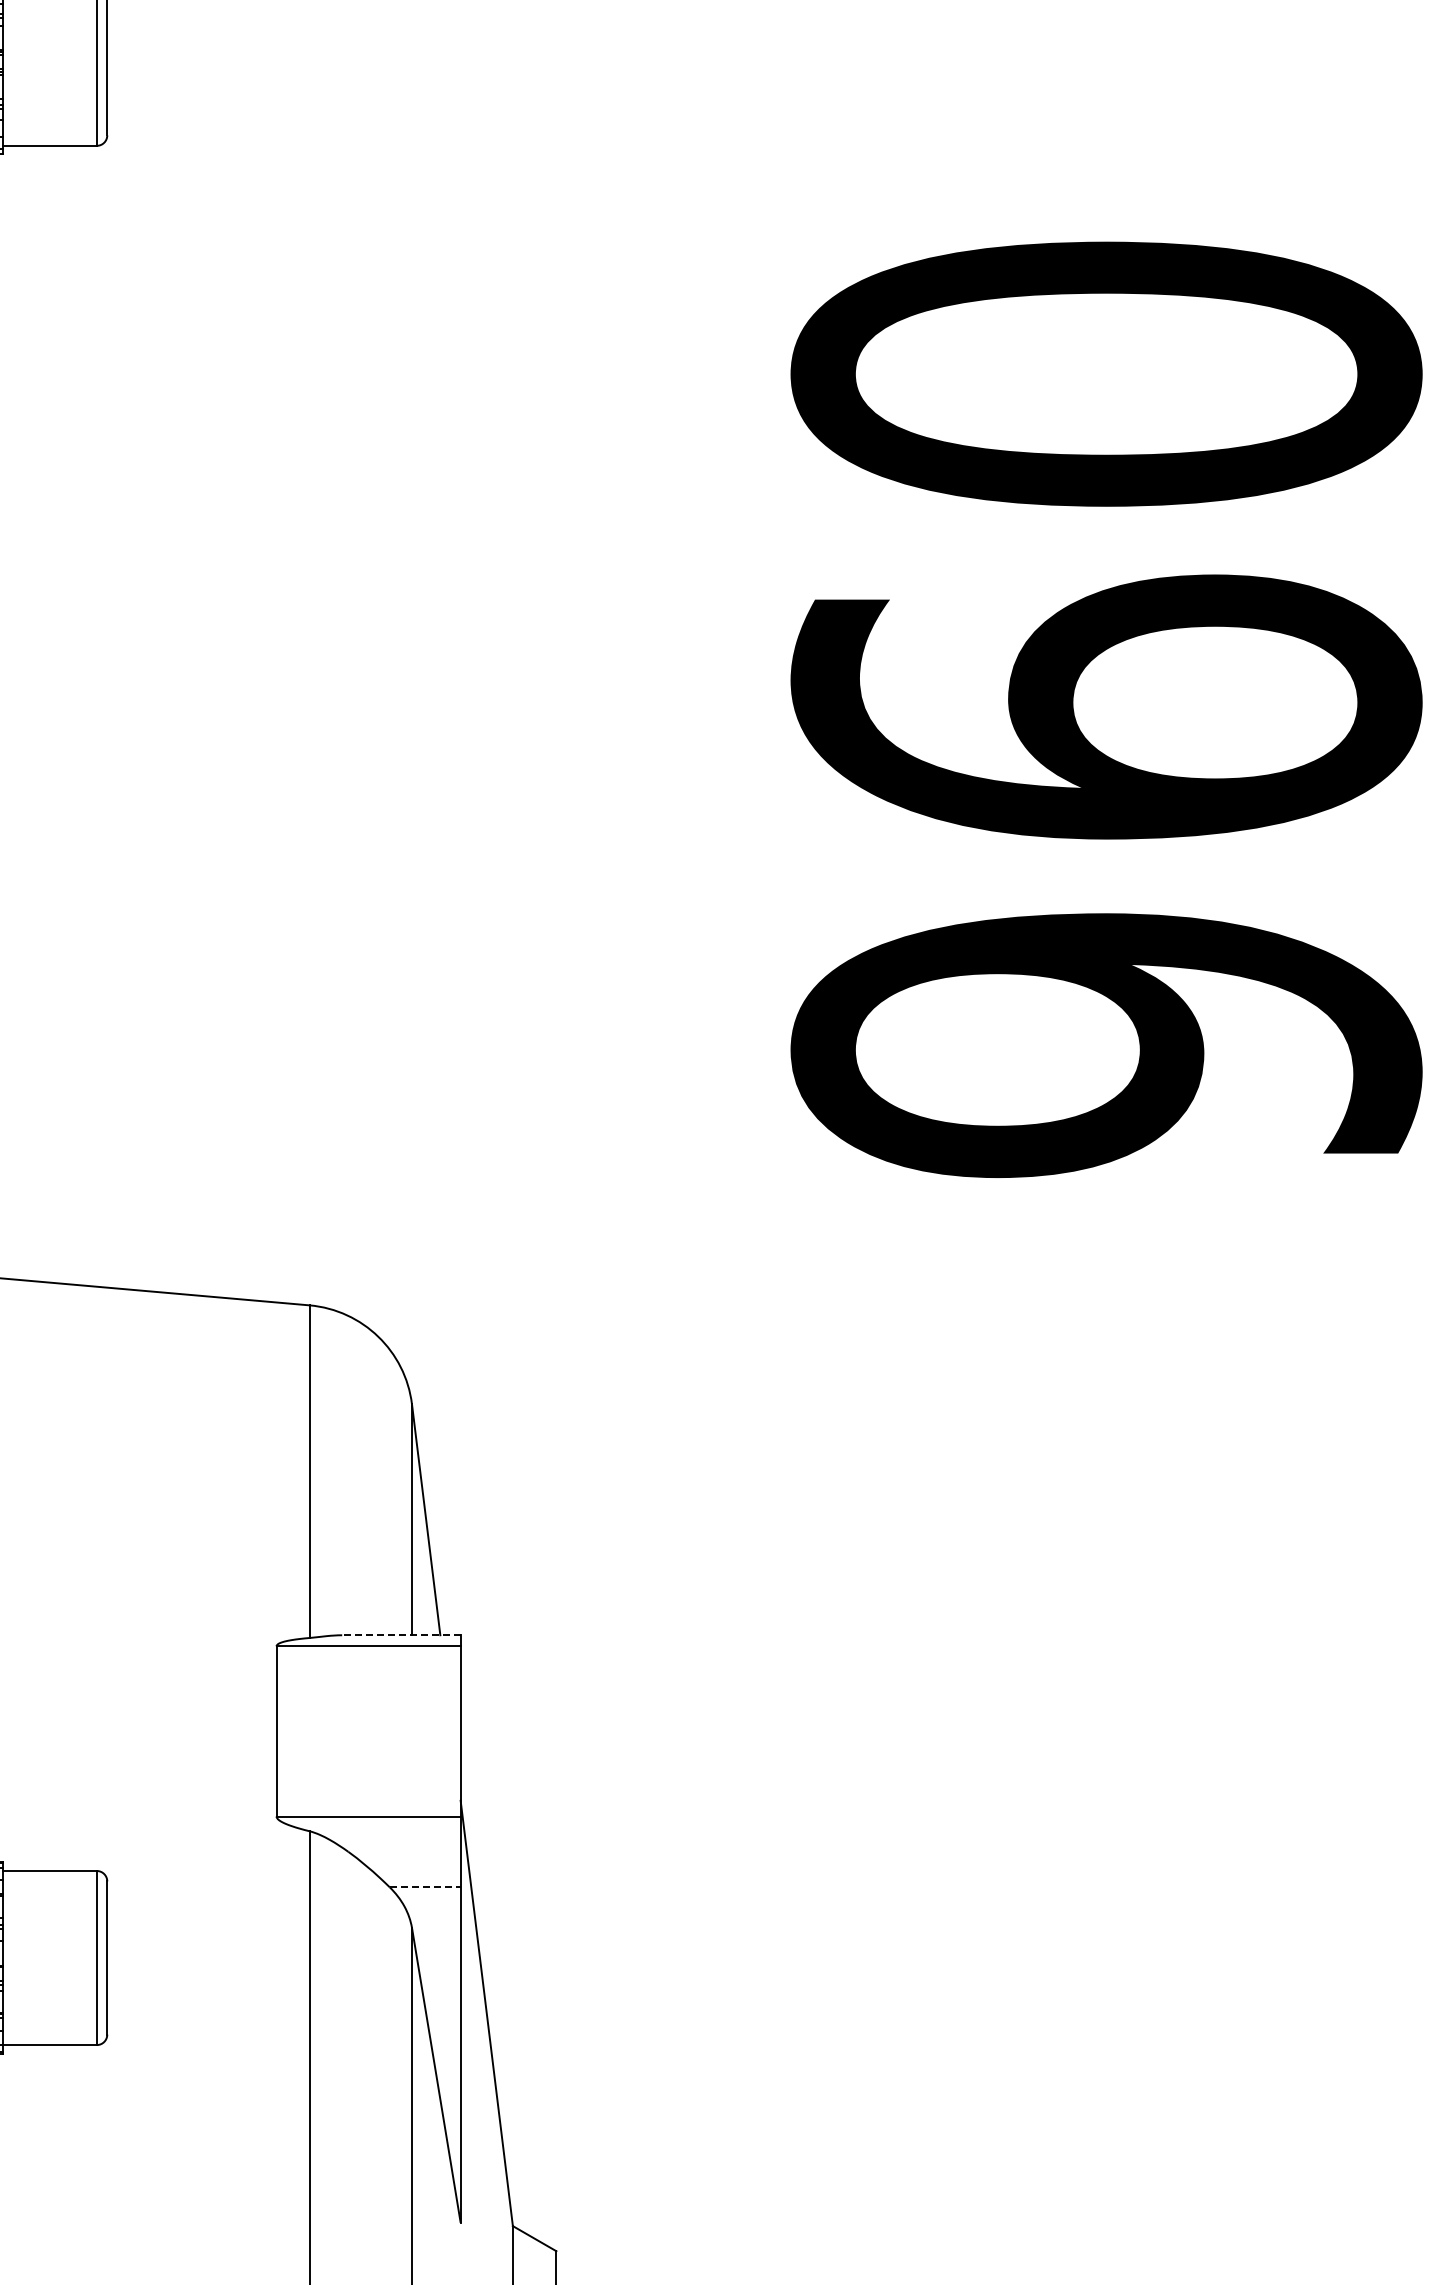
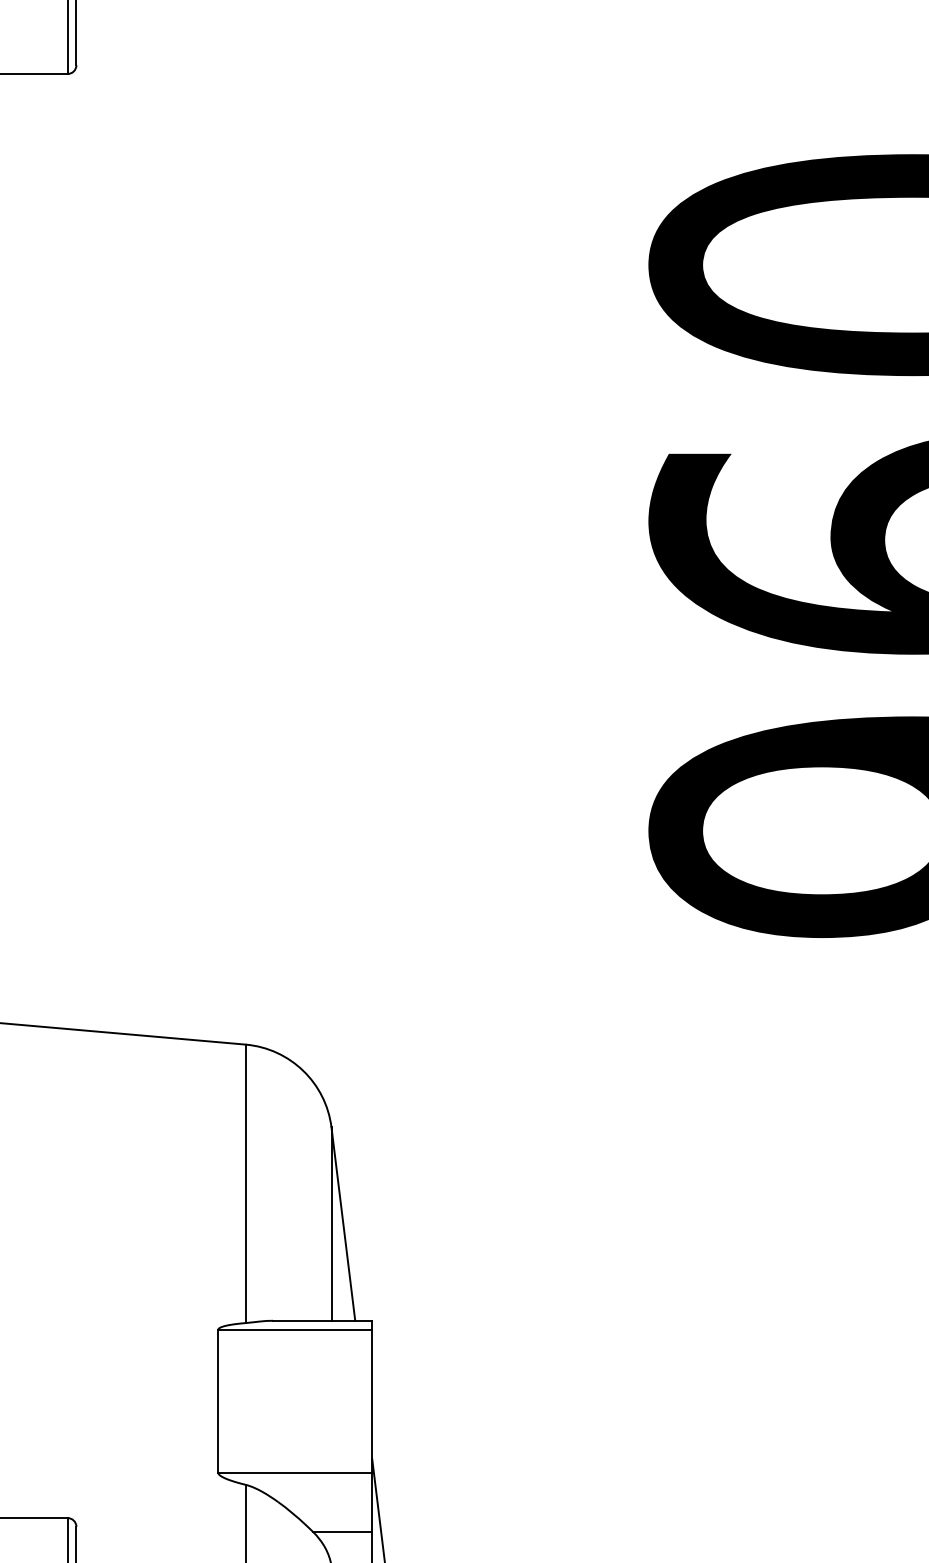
line: (400, 1635) -> (321, 1320), dashed -> solid
line: (425, 1887) -> (342, 1531), dashed -> solid

